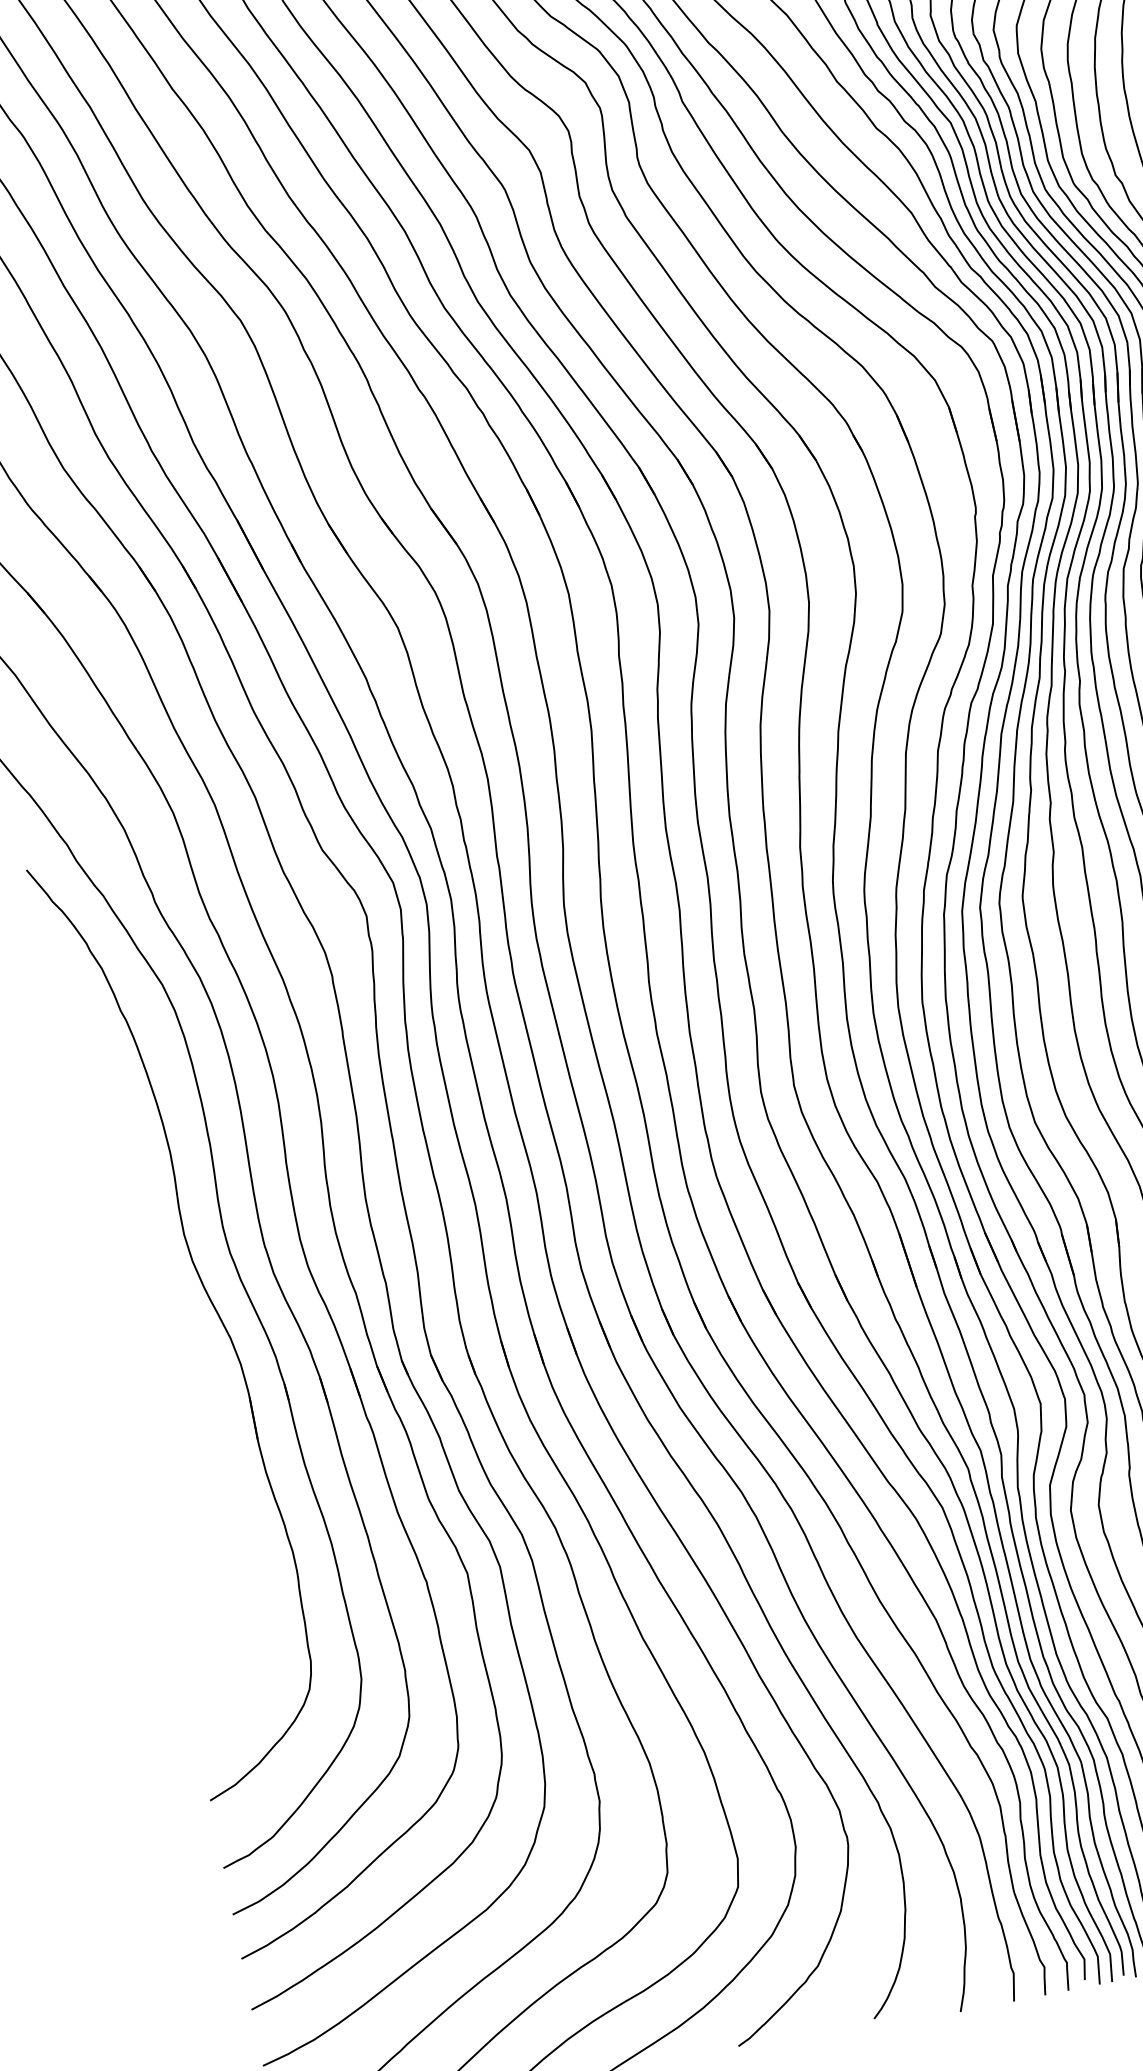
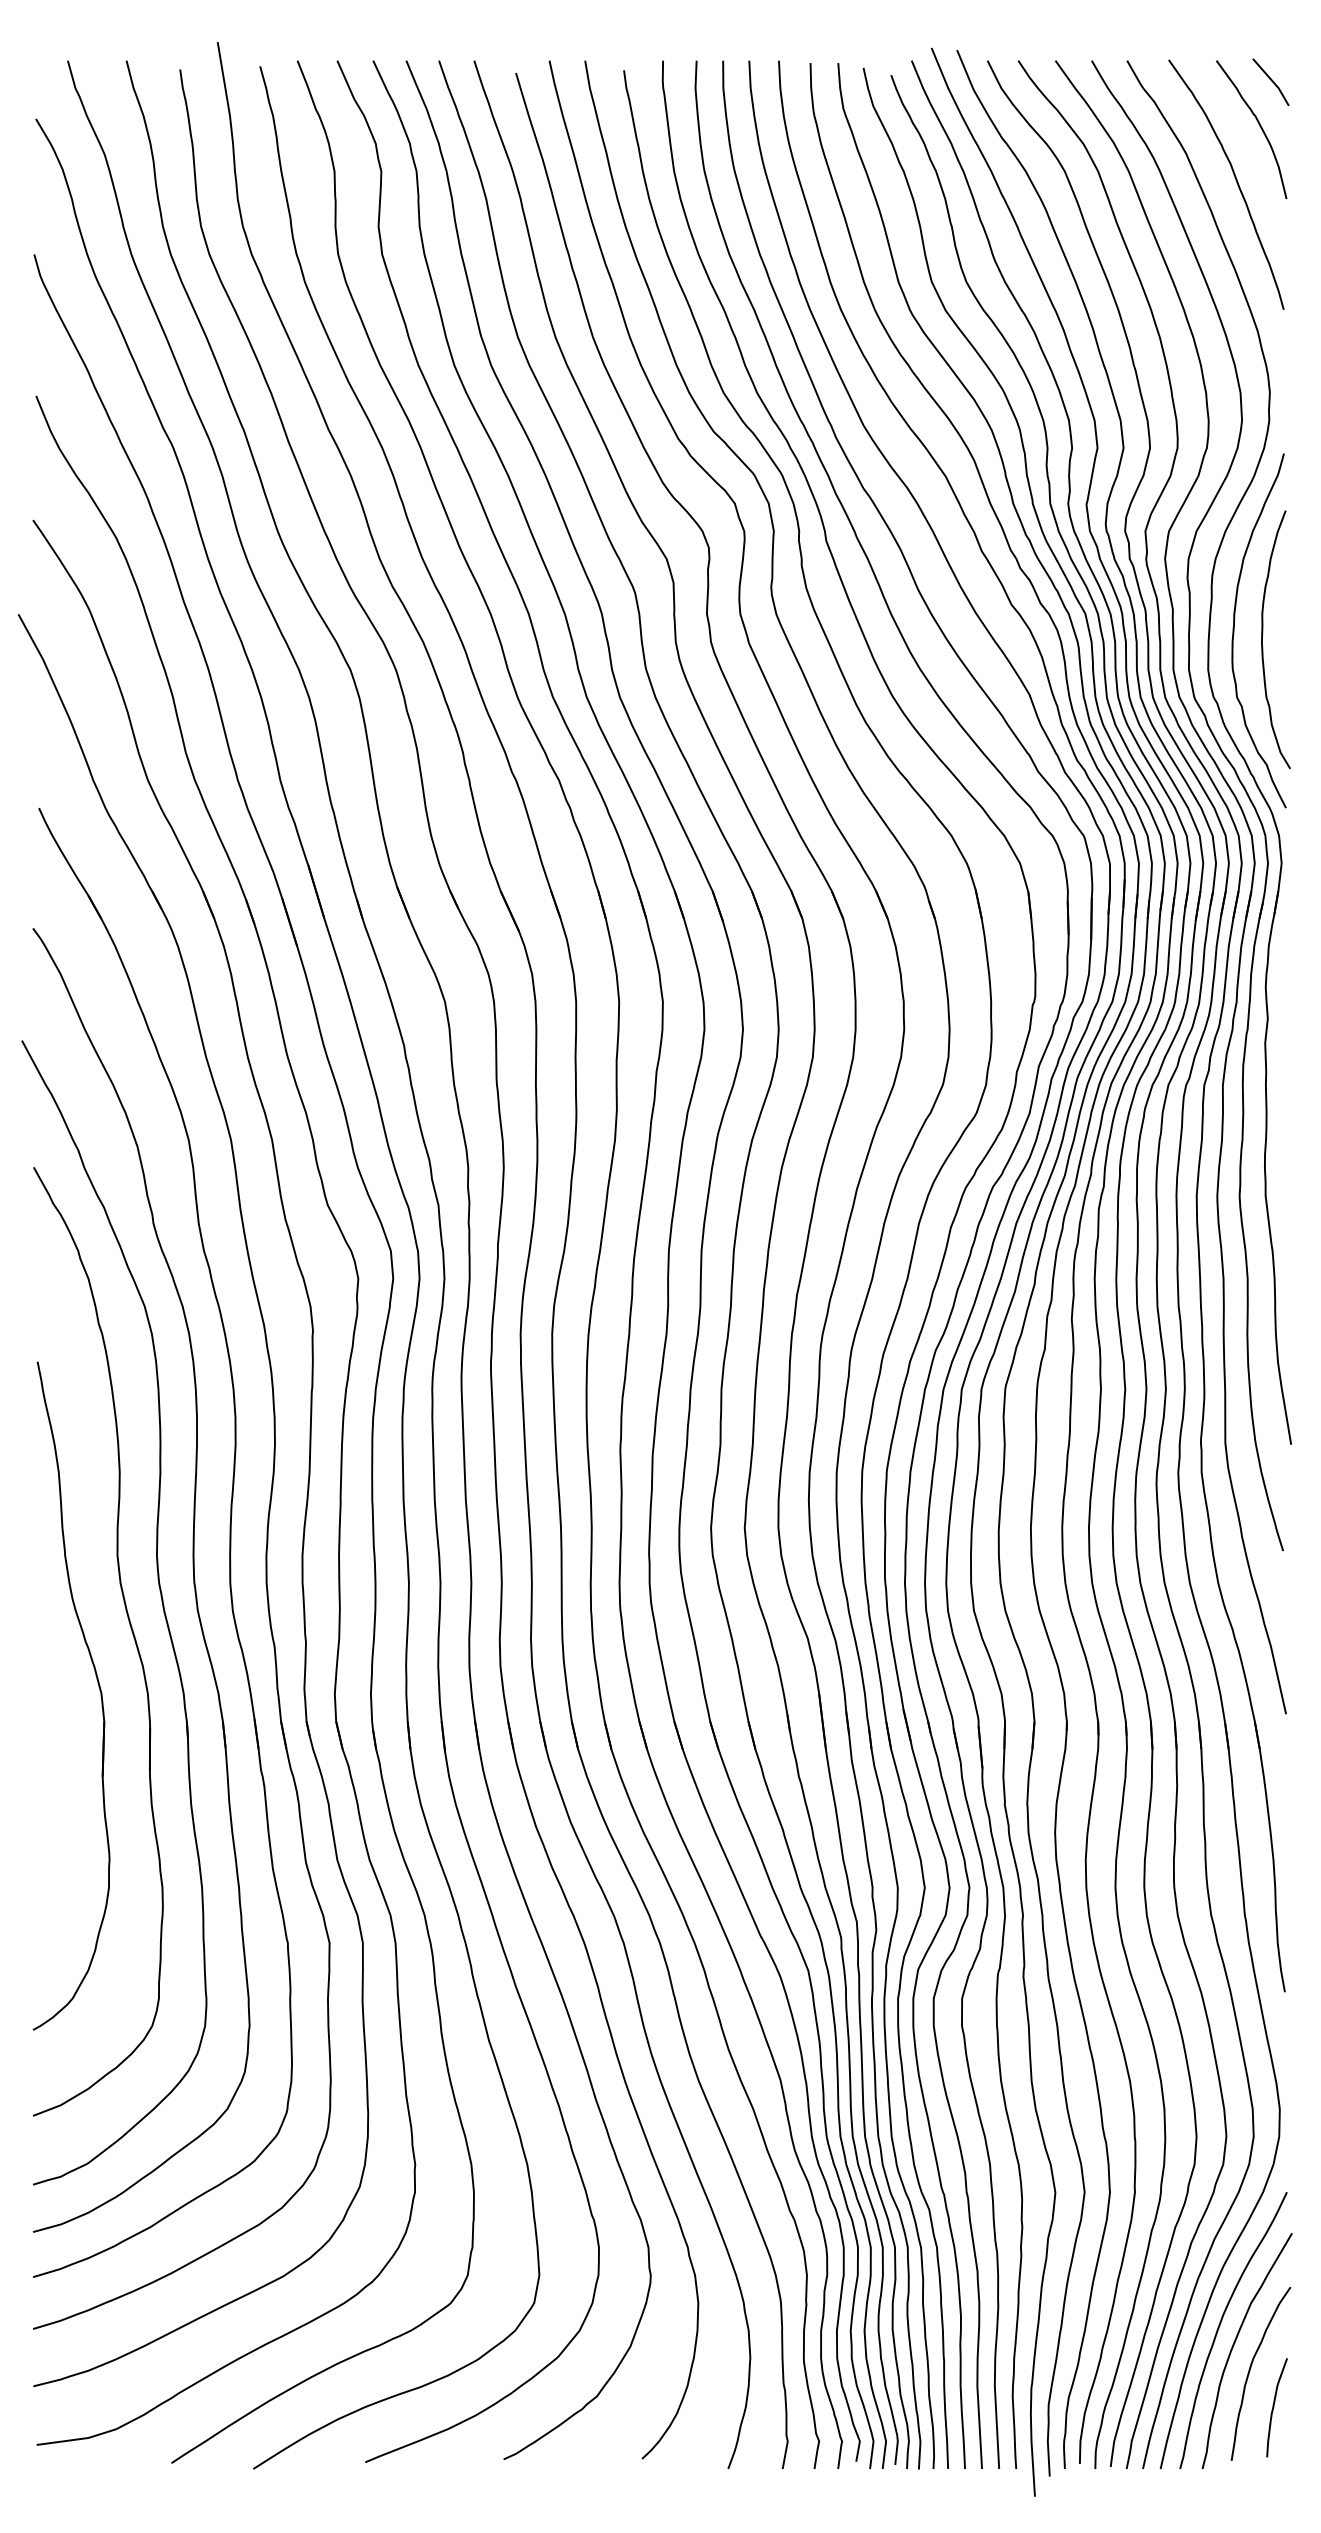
part: (191, 1367) -> (98, 1687), added

